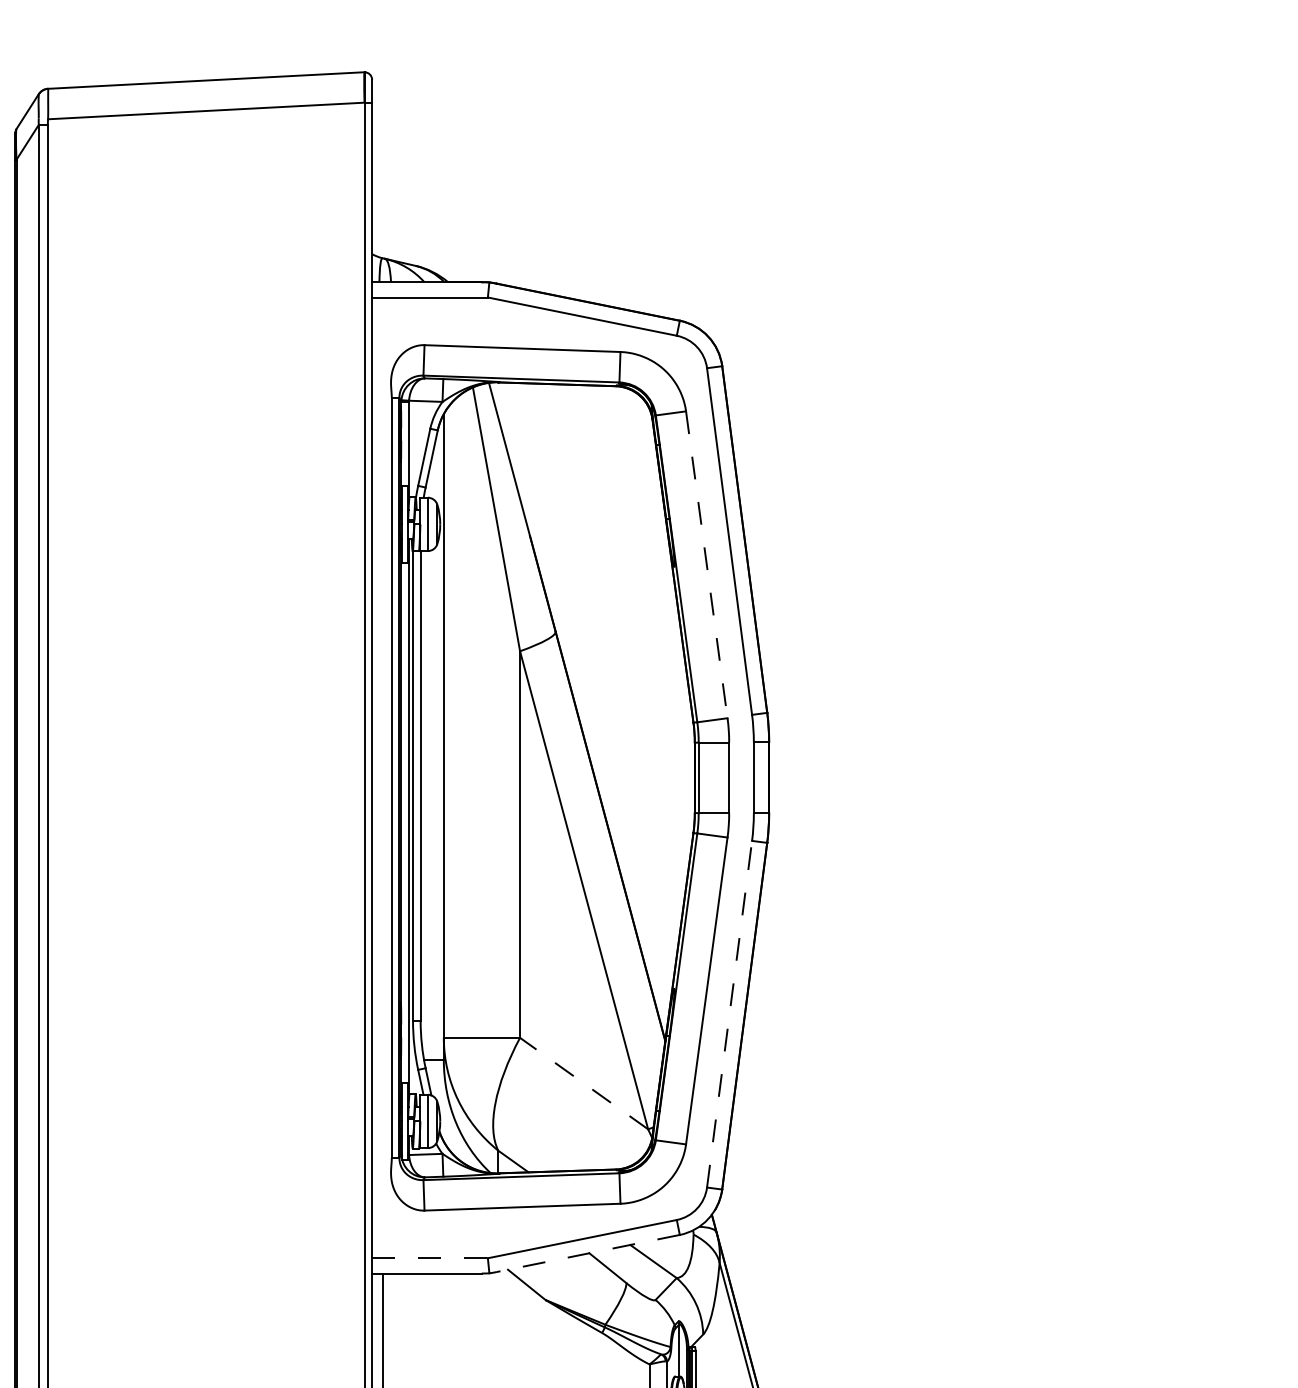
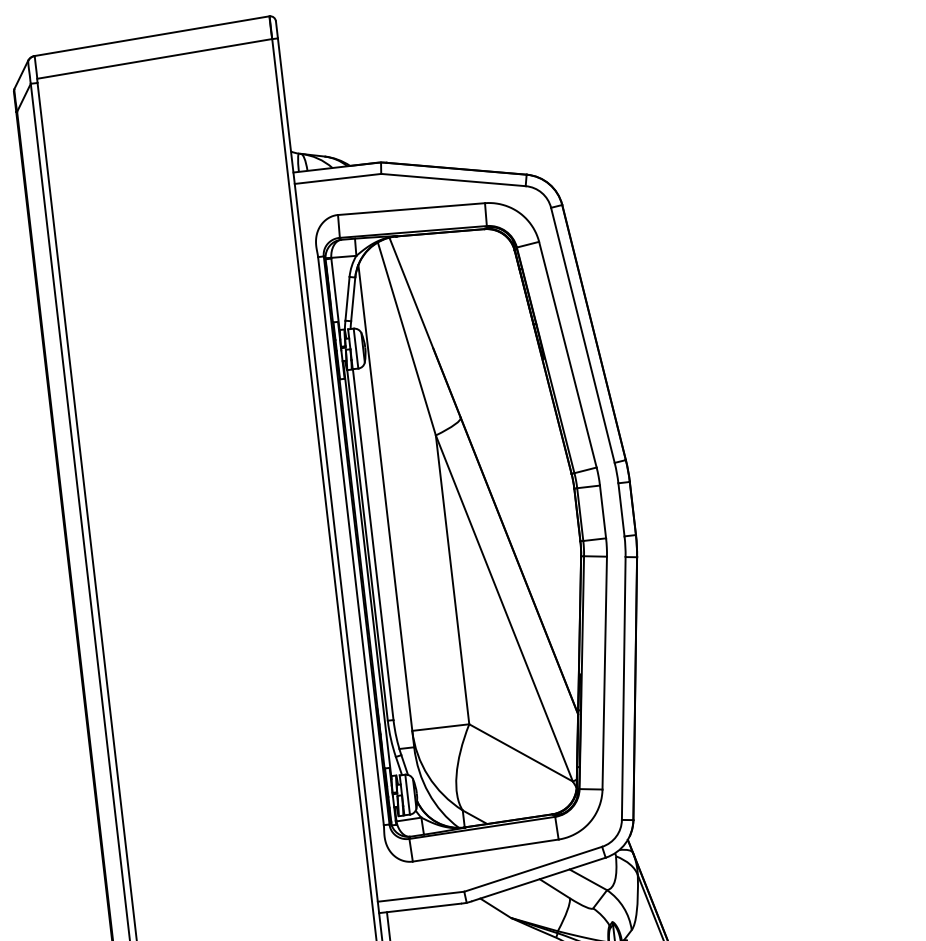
line: (706, 564) -> (567, 354), dashed -> solid
line: (729, 1014) -> (623, 688), dashed -> solid
line: (584, 1083) -> (521, 752), dashed -> solid
line: (587, 1253) -> (538, 879), dashed -> solid
line: (430, 1258) -> (421, 896), dashed -> solid

